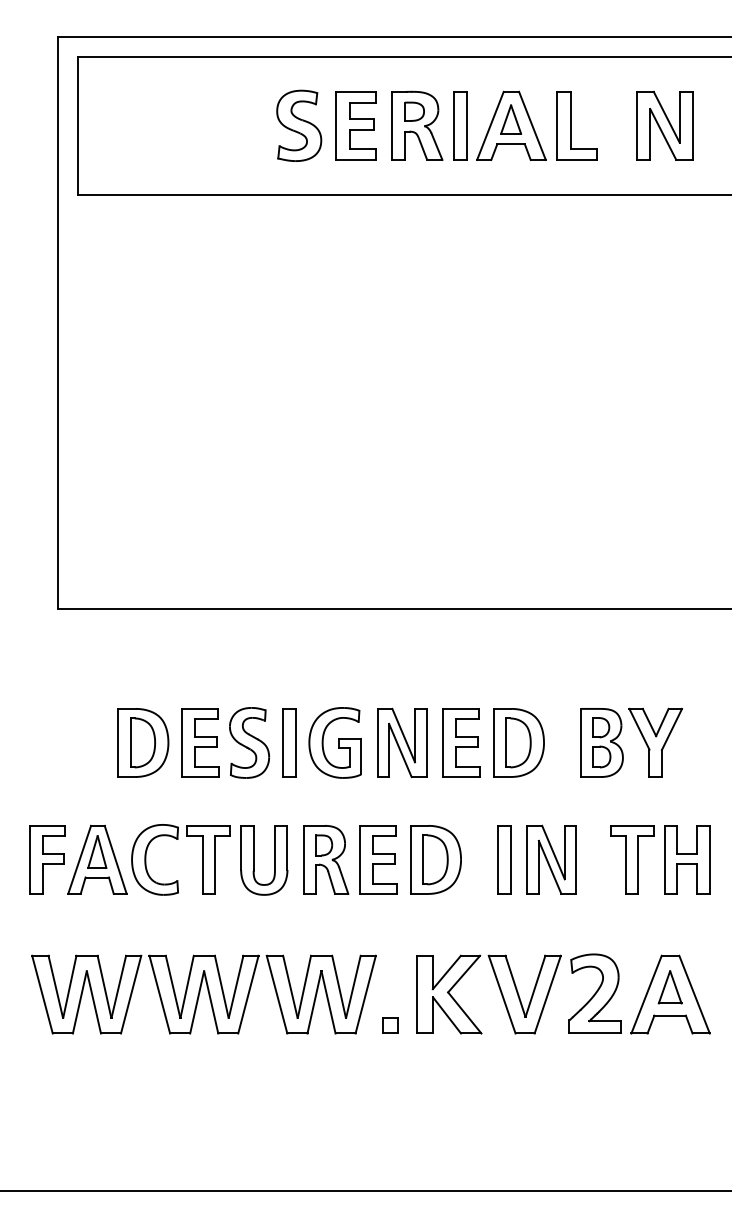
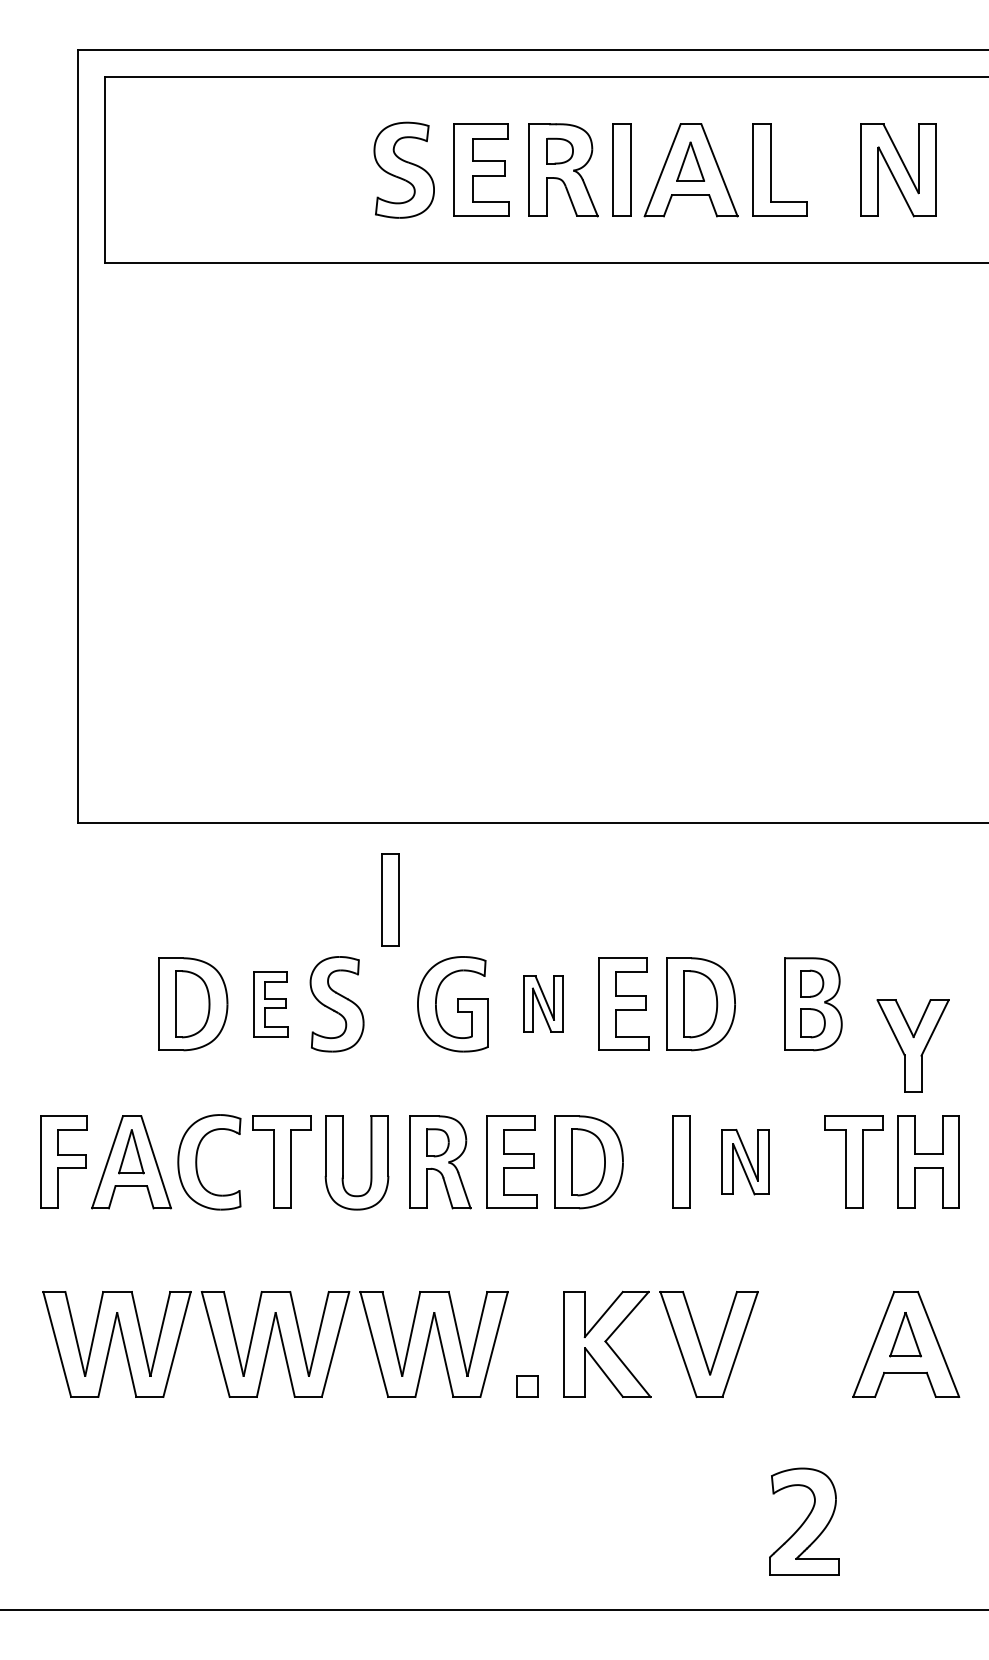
part: (200, 742) -> (270, 1003), size x0.7
part: (289, 742) -> (391, 899), moved
part: (402, 742) -> (543, 1003), size x0.6
part: (655, 742) -> (912, 1045), moved
part: (551, 859) -> (745, 1161), size x0.7
part: (594, 993) -> (803, 1521), moved

